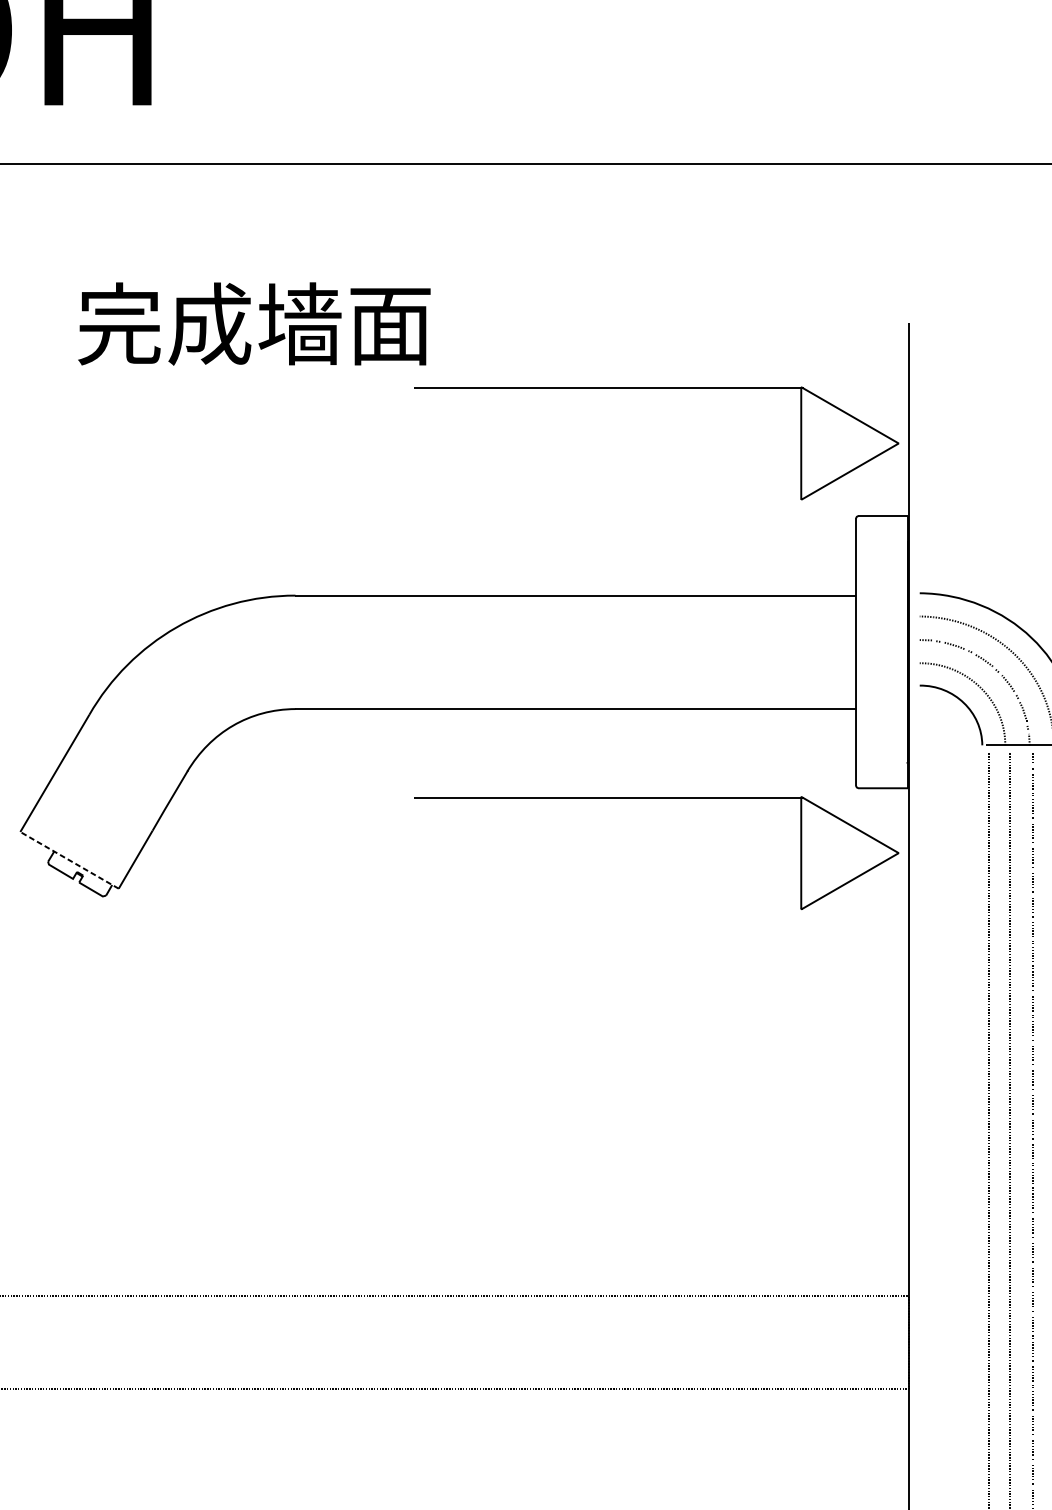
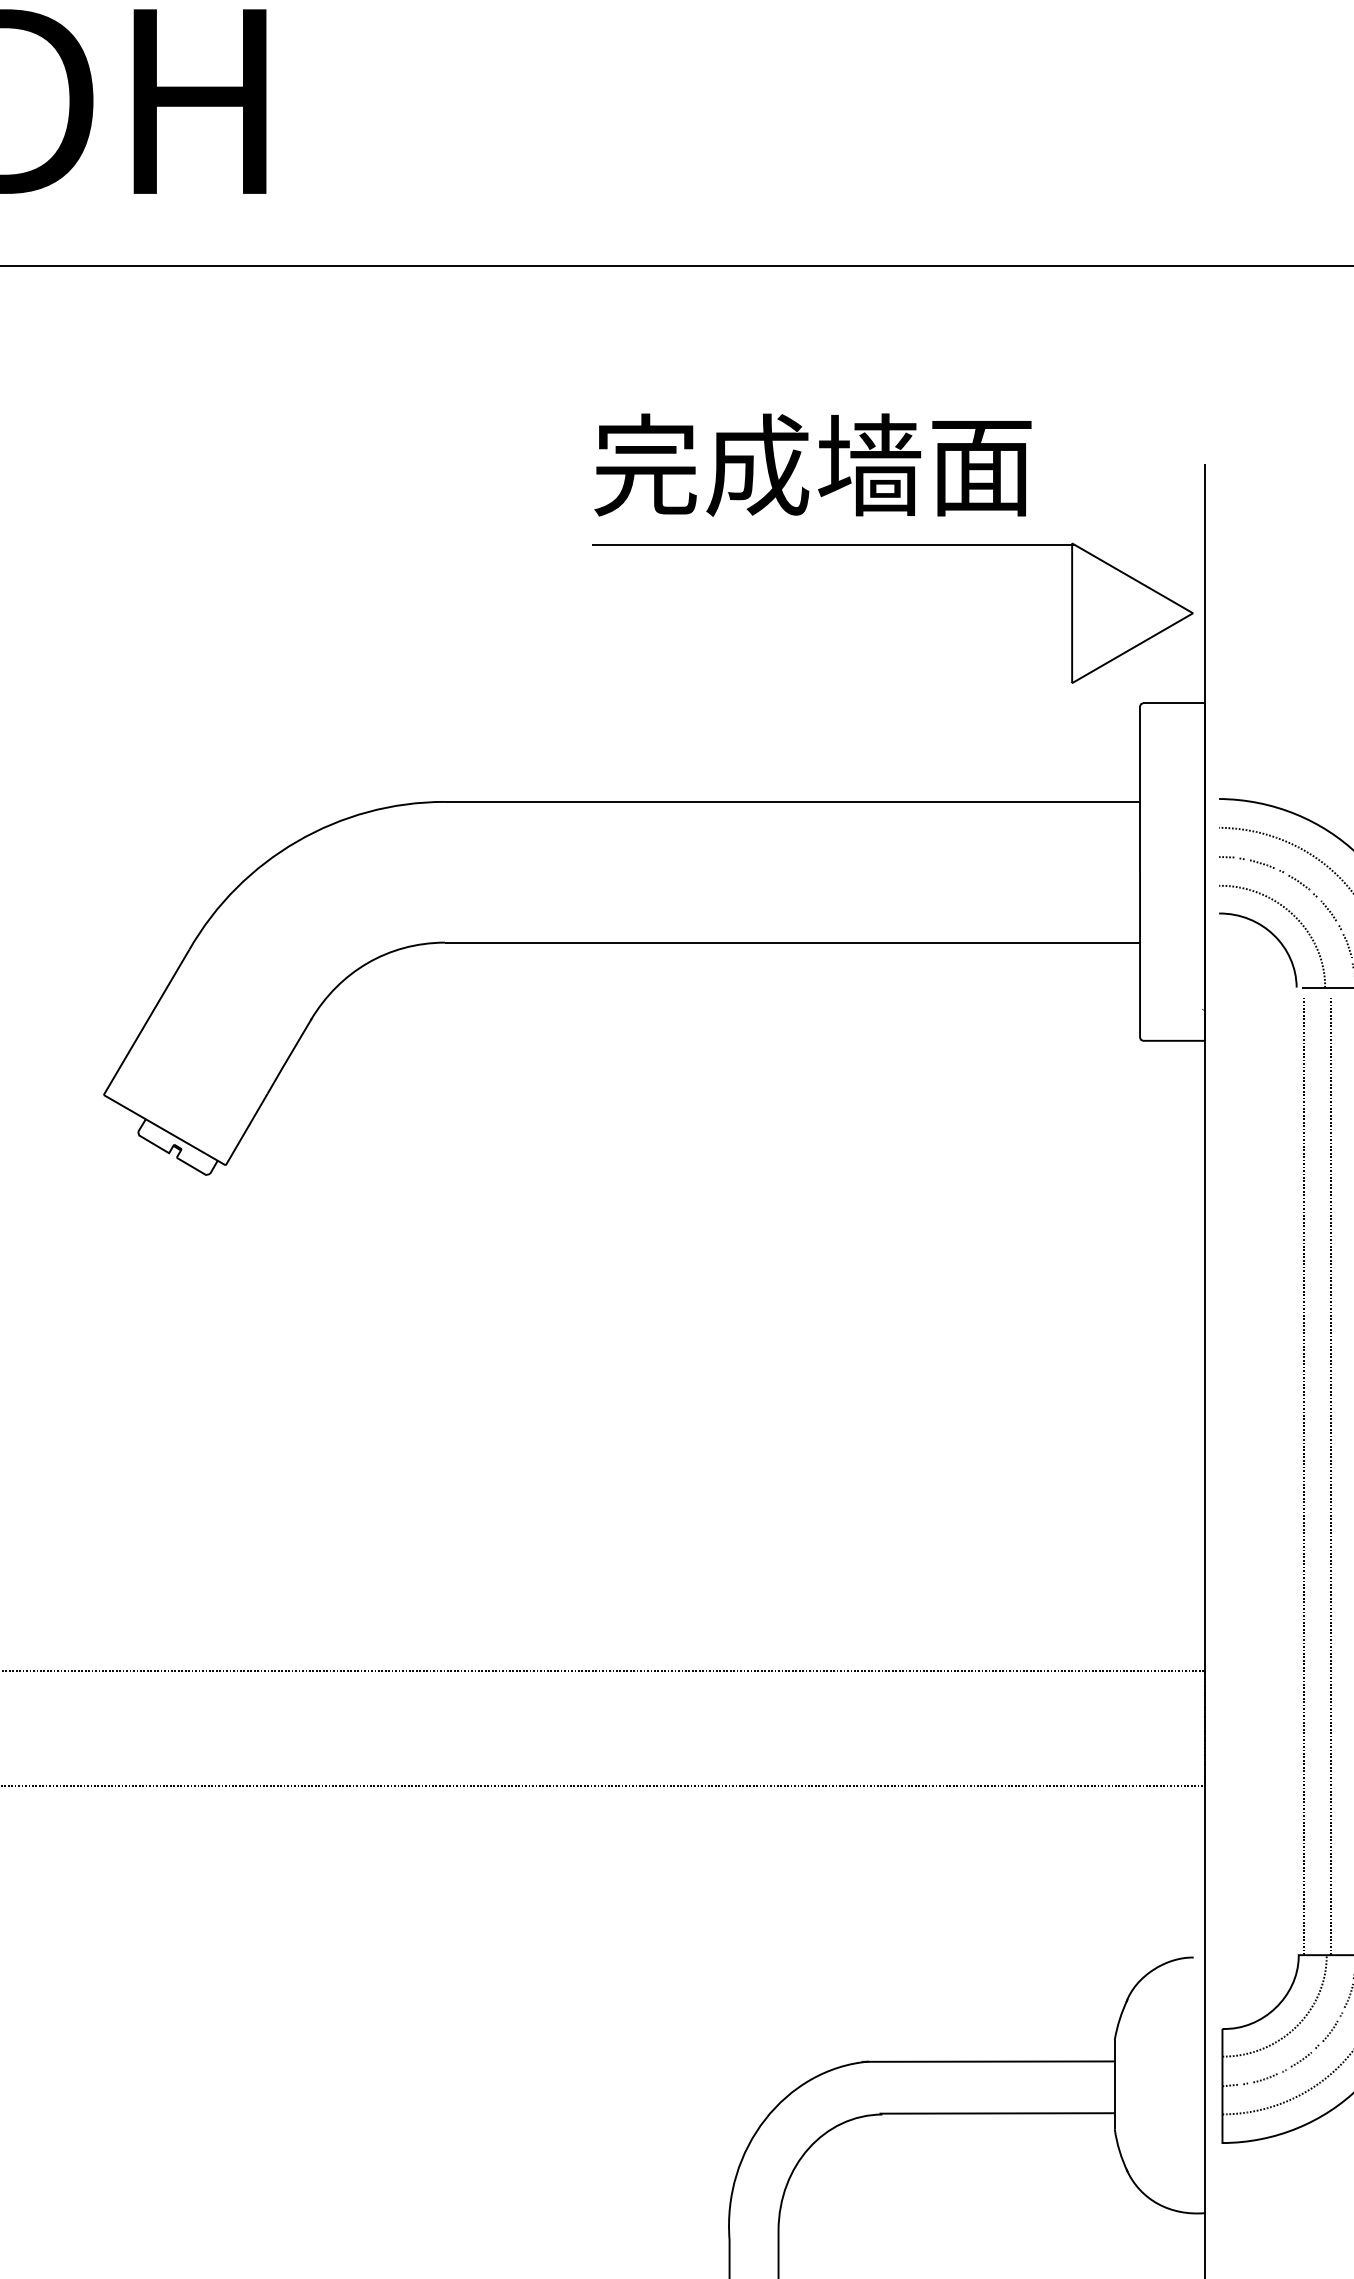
text: (253, 323) -> (812, 464), moved
part: (656, 798) -> (892, 1053), removed
line: (69, 859) -> (164, 1129), dashed -> solid

